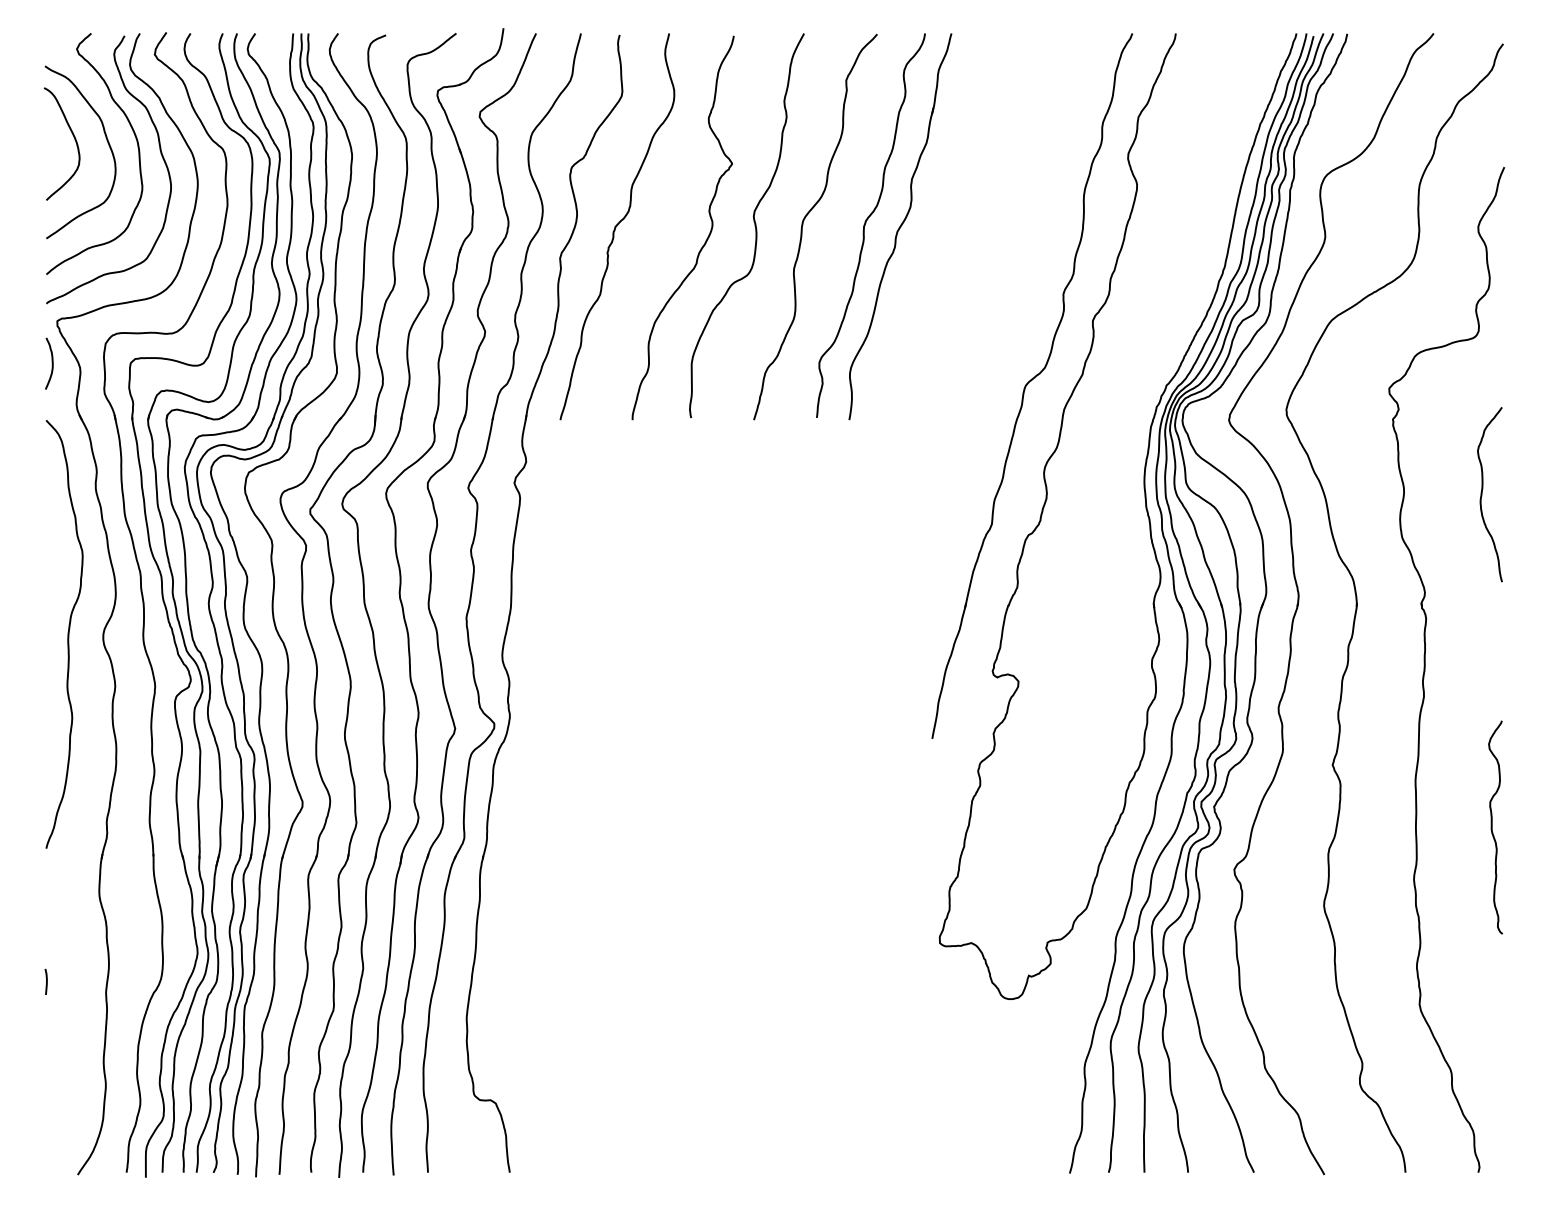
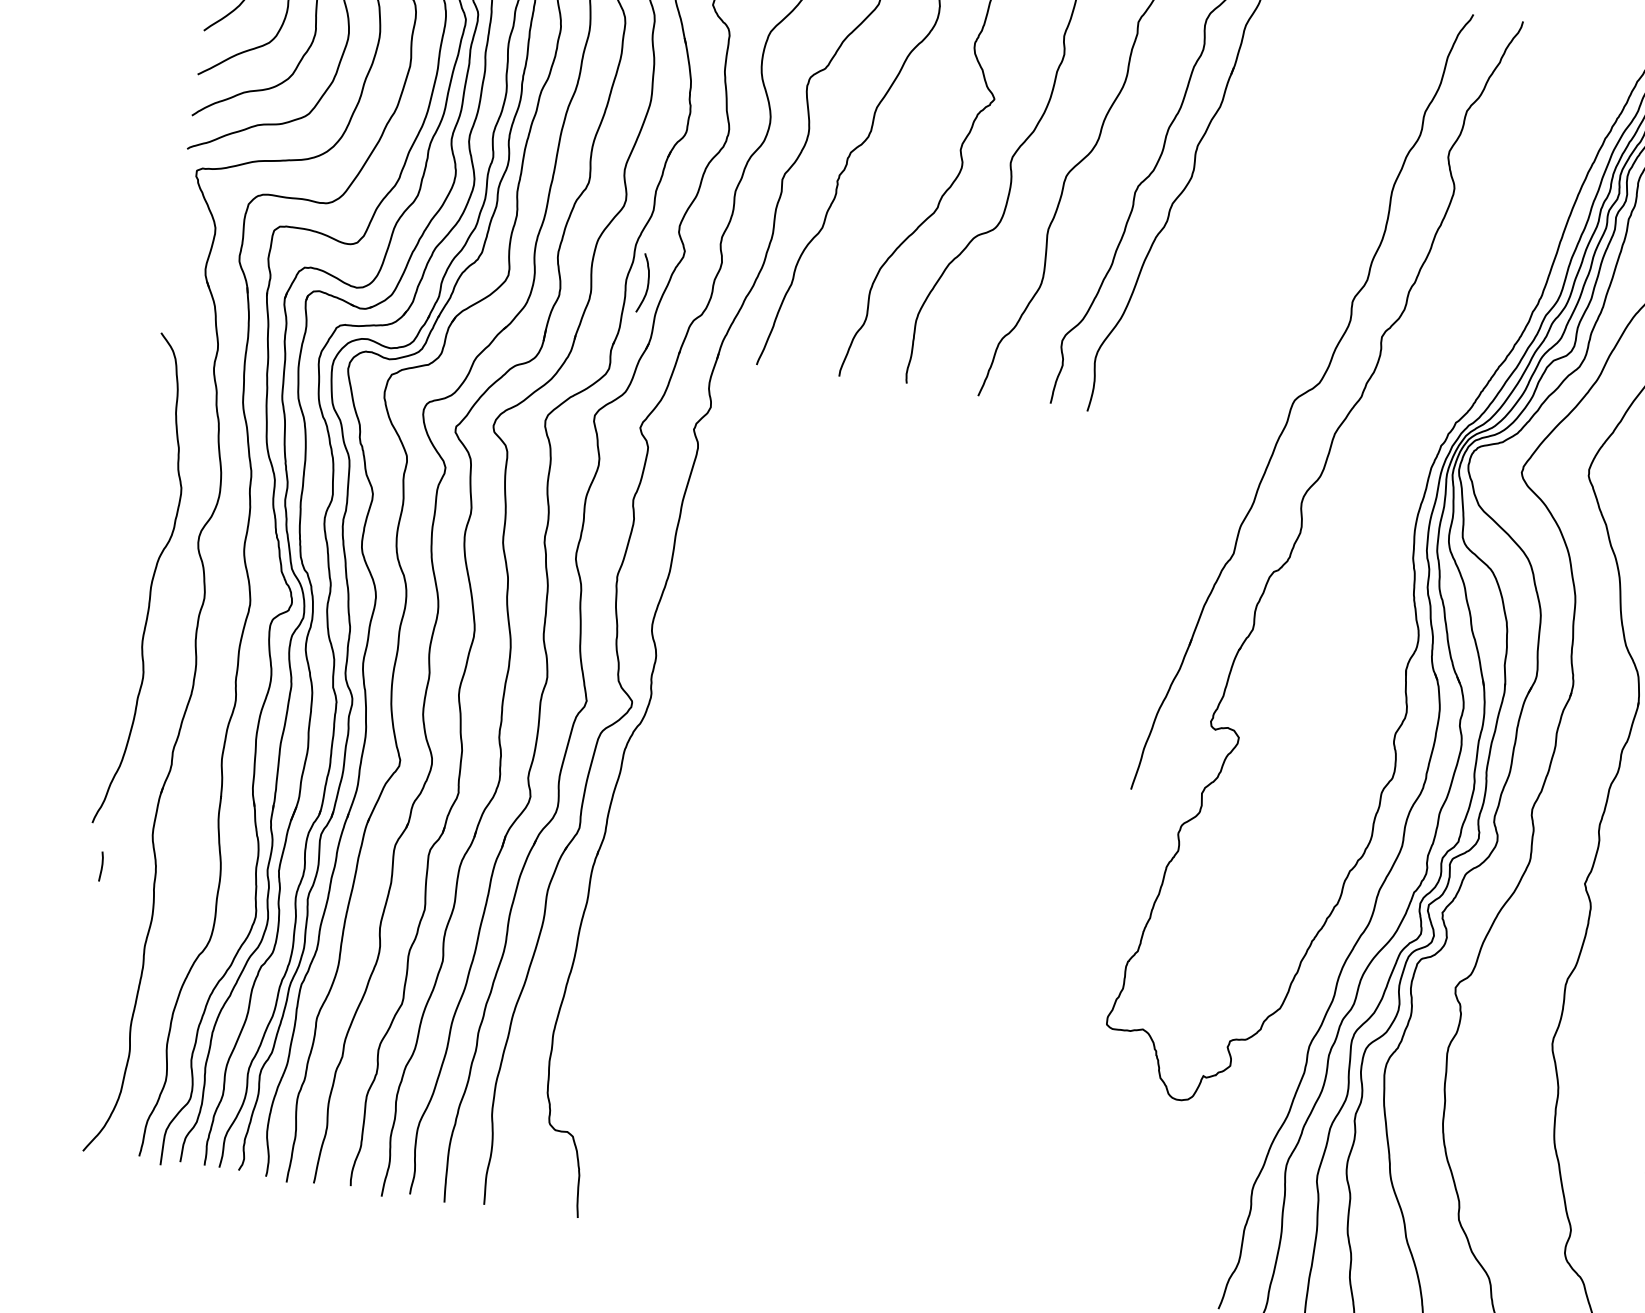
curve: (51, 363) -> (646, 283), moved
curve: (67, 634) -> (151, 581), moved
line: (46, 981) -> (101, 866), moved

